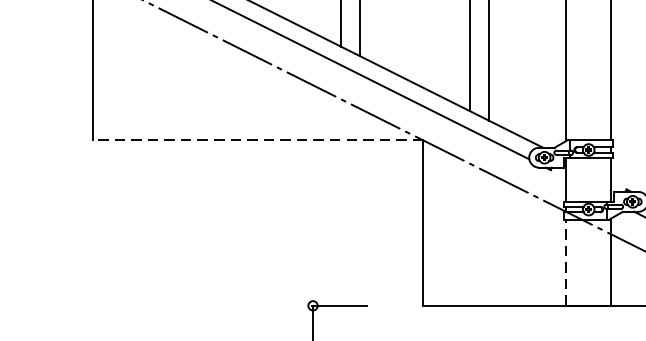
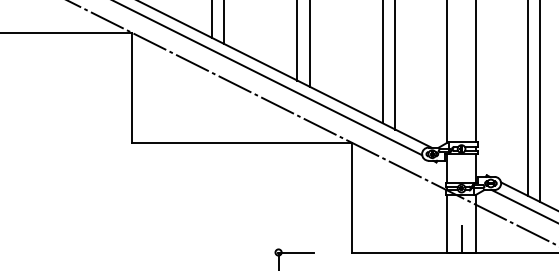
line: (257, 140) -> (241, 142), dashed -> solid
line: (565, 262) -> (446, 223), dashed -> solid
line: (588, 284) -> (461, 238), added

